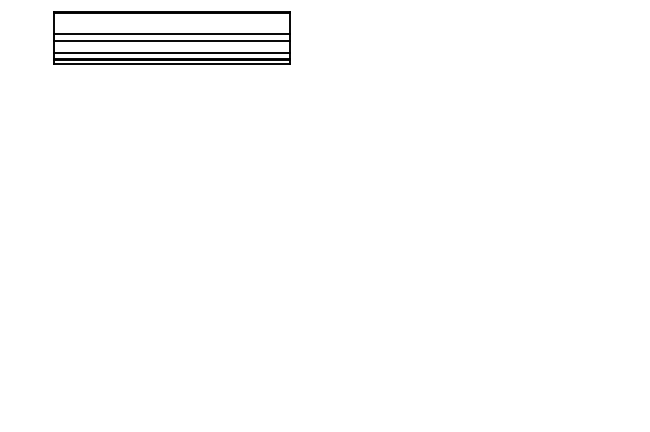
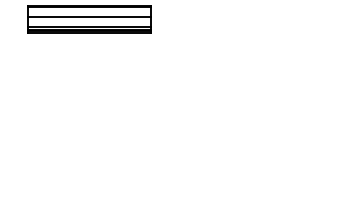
line: (170, 41) -> (88, 21), removed

